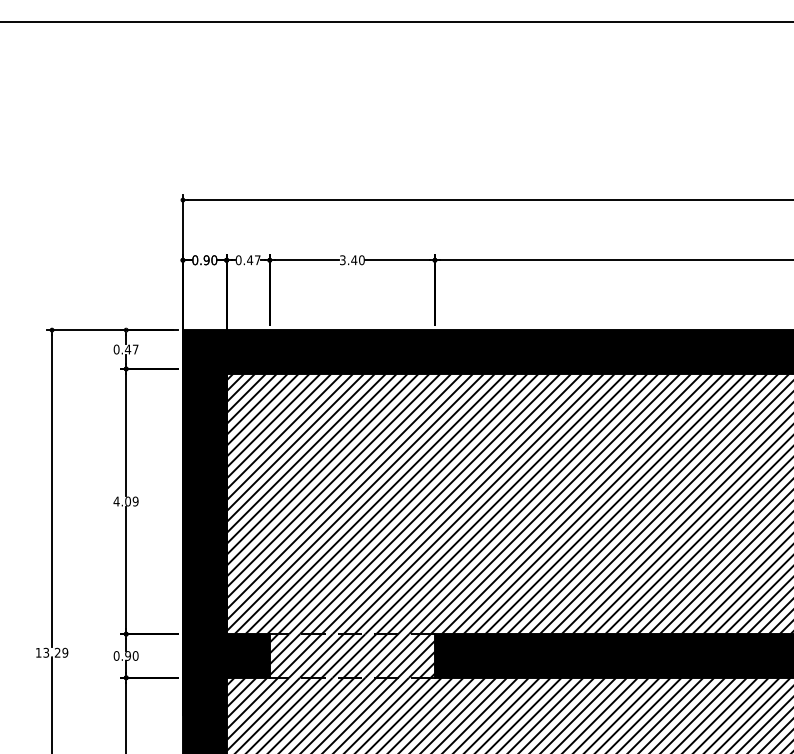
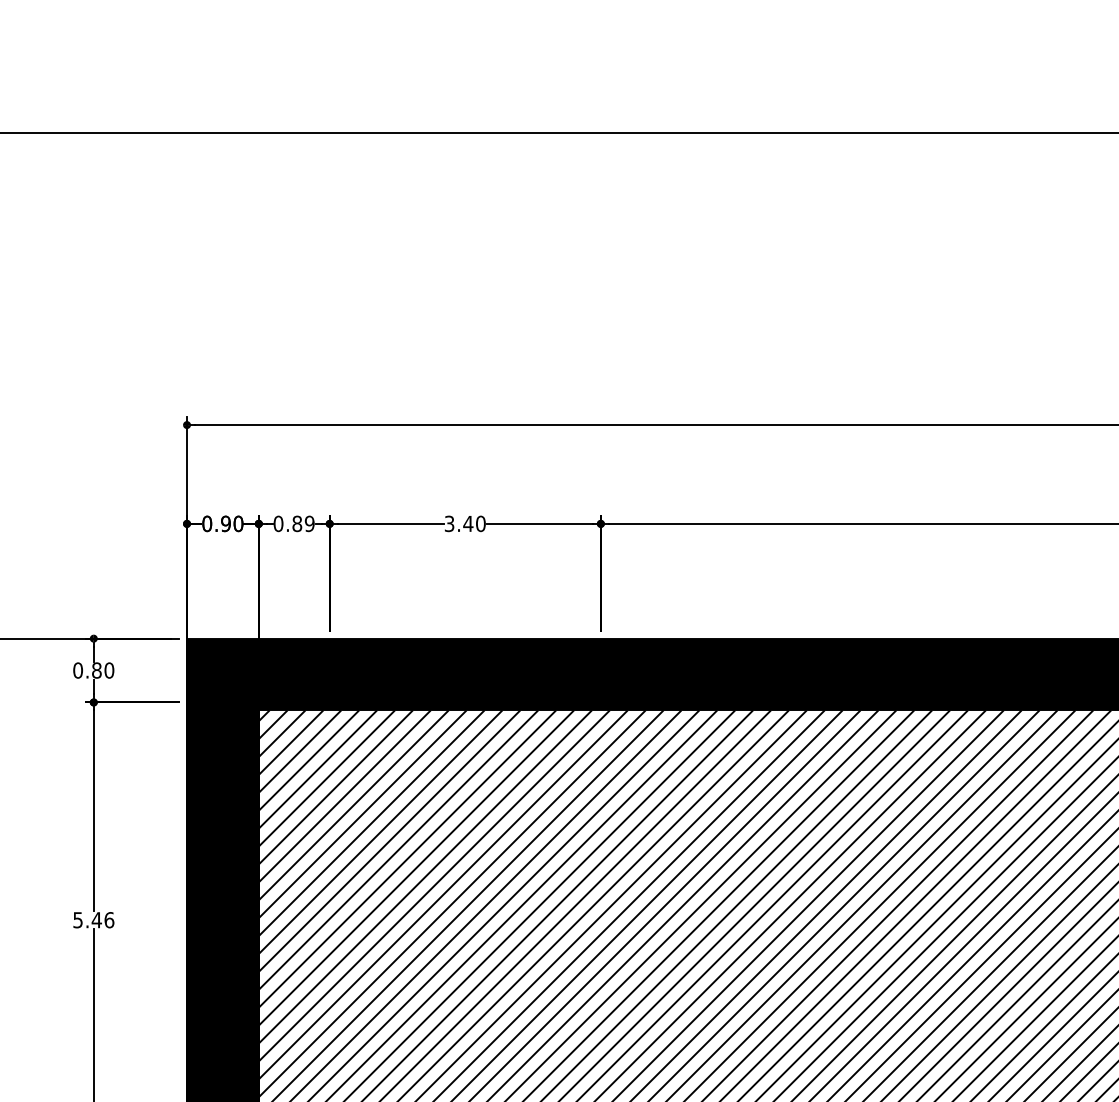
text: (253, 260) -> (302, 524), 0.47 -> 0.89
text: (131, 349) -> (102, 670), 0.47 -> 0.80
text: (125, 501) -> (92, 920), 4.09 -> 5.46

